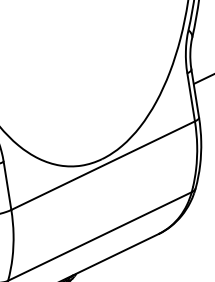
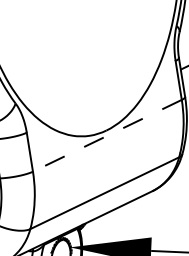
line: (103, 165) -> (107, 135), solid -> dashed

